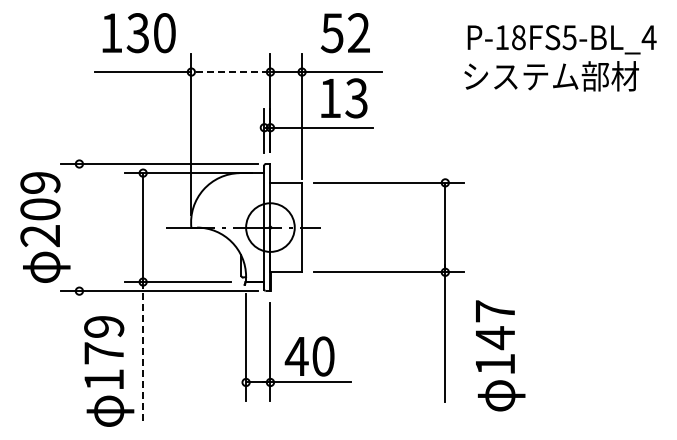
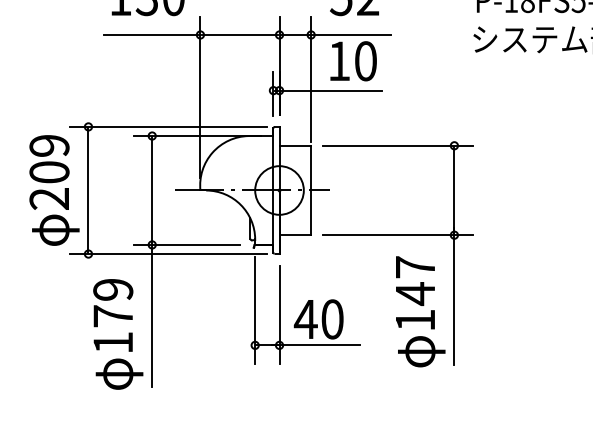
line: (230, 72) -> (239, 35), dashed -> solid
text: (356, 98) -> (365, 61), 13 -> 10
line: (79, 227) -> (88, 190), added
line: (143, 353) -> (152, 316), dashed -> solid
text: (500, 355) -> (420, 311), moved

